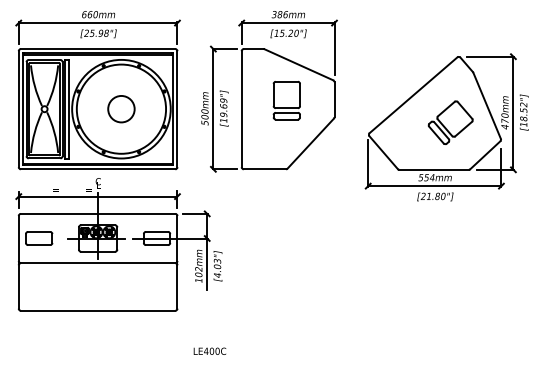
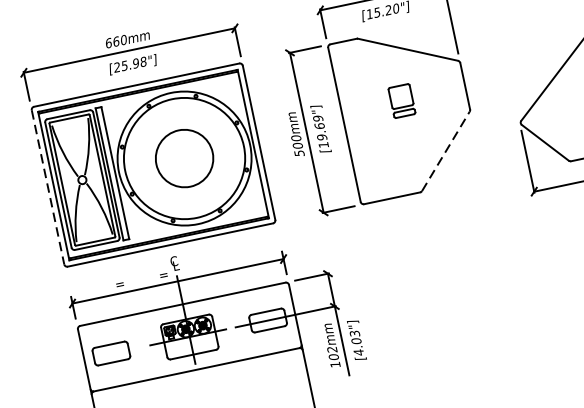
part: (286, 100) -> (401, 100), size x0.6
circle: (121, 108) -> (184, 157), size x1.6
line: (18, 109) -> (47, 187), solid -> dashed
line: (311, 143) -> (446, 150), solid -> dashed

